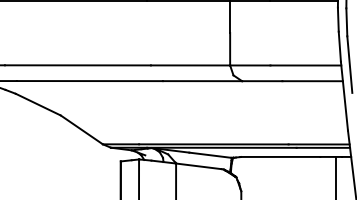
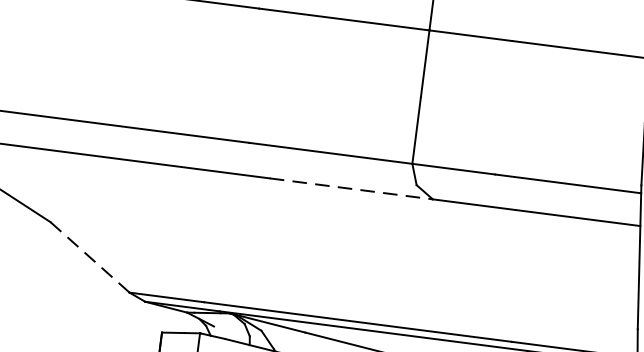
line: (202, 81) -> (351, 189), solid -> dashed
line: (81, 129) -> (89, 256), solid -> dashed

